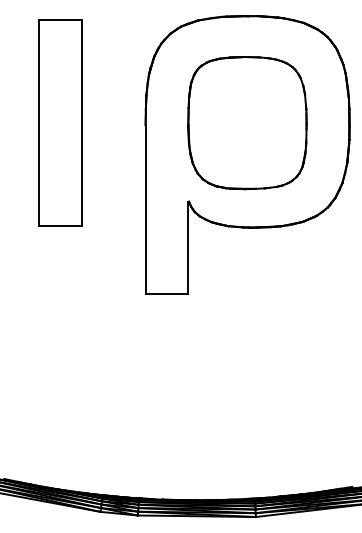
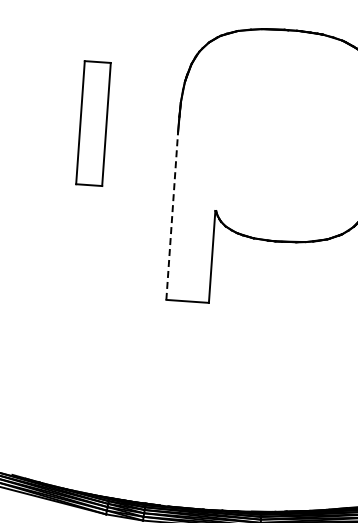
part: (60, 122) -> (93, 123), size x0.6
part: (247, 123) -> (279, 137), removed
line: (145, 208) -> (172, 214), solid -> dashed

